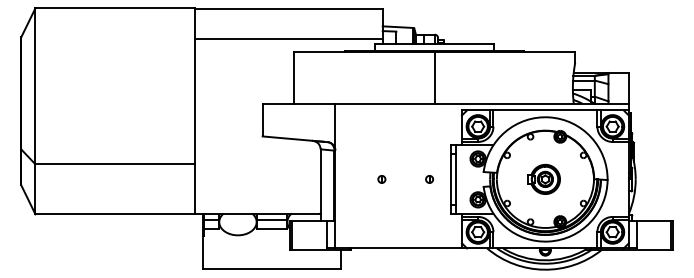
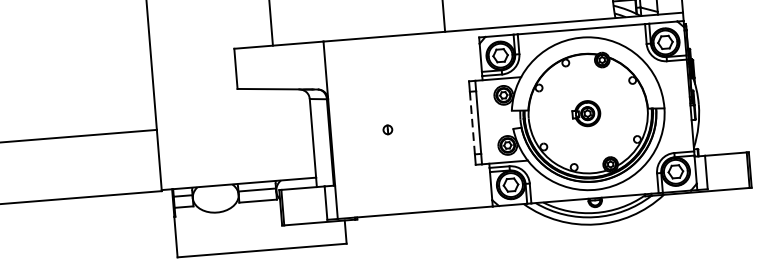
part: (543, 178) -> (585, 112), size x0.7
part: (429, 179) -> (446, 125), removed
line: (450, 179) -> (471, 123), solid -> dashed

